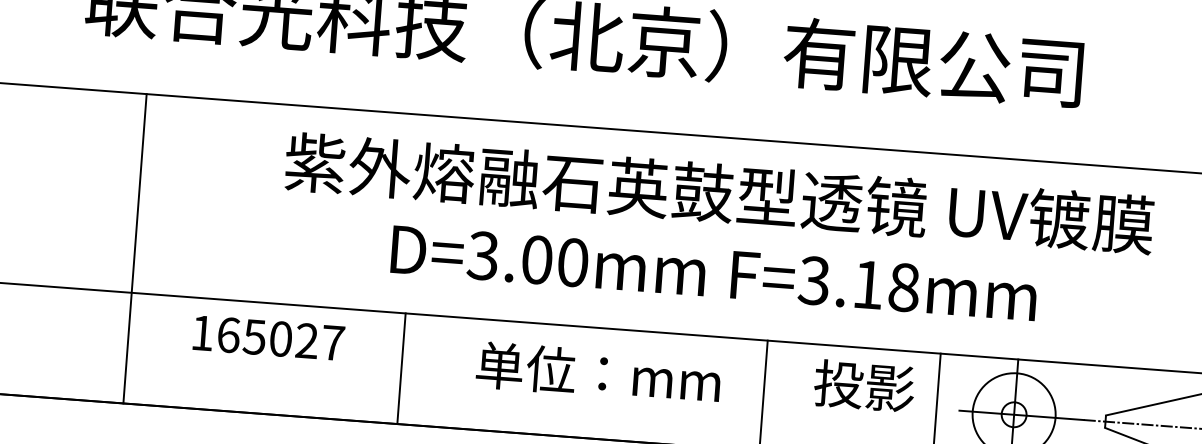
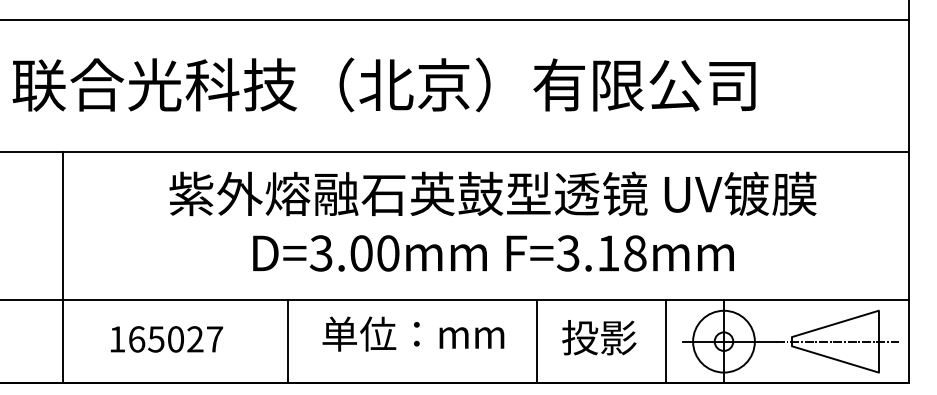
text: (269, 338) -> (167, 339), moved
line: (400, 368) -> (287, 341), moved
text: (864, 385) -> (599, 337), moved

